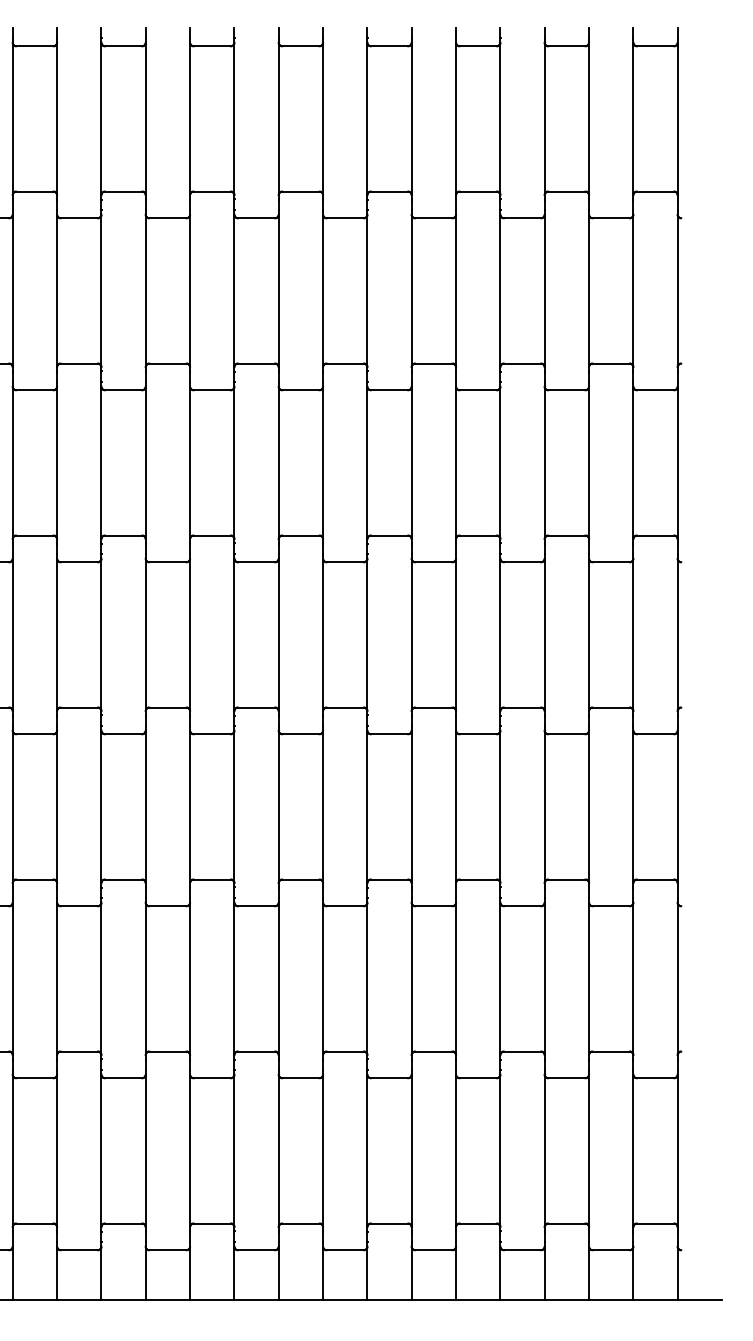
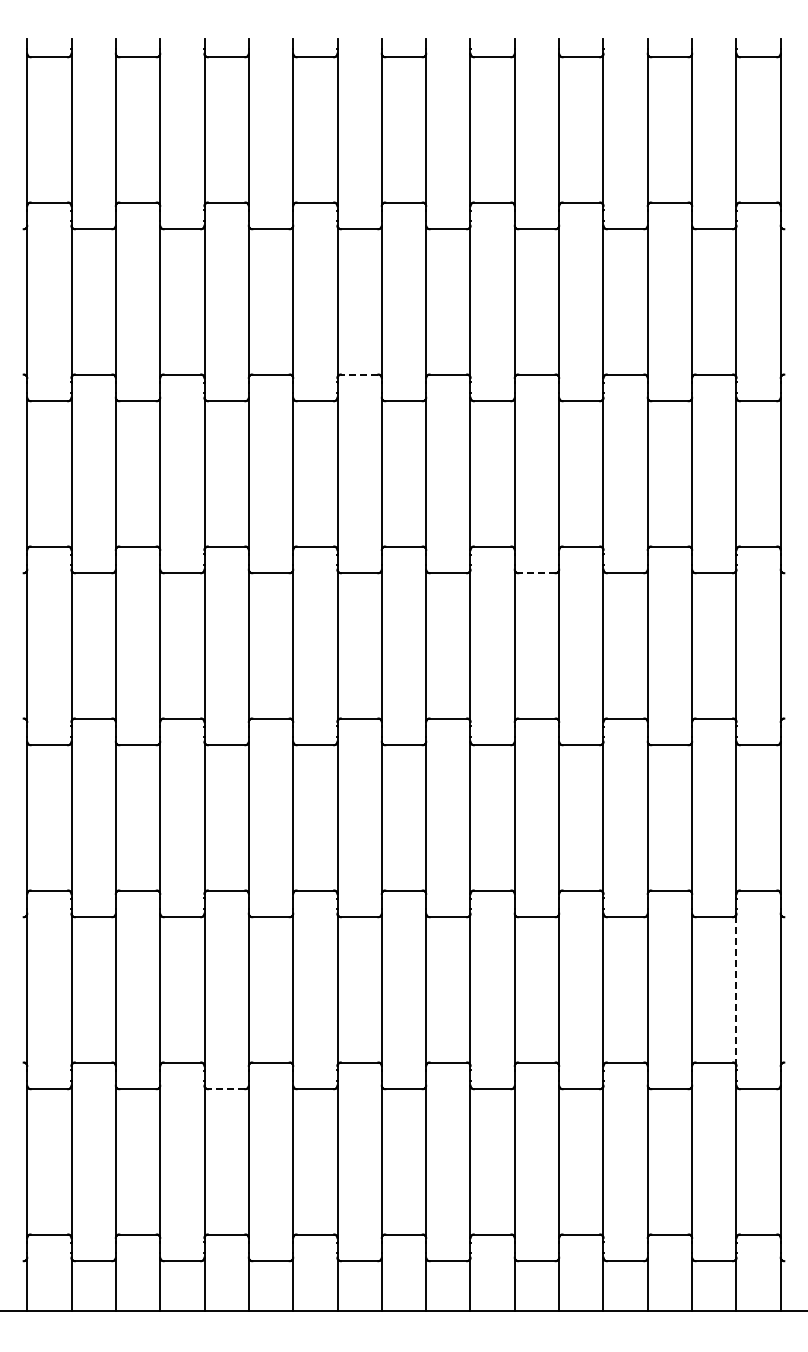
line: (256, 363) -> (359, 374), solid -> dashed
line: (433, 562) -> (536, 573), solid -> dashed
line: (633, 978) -> (736, 989), solid -> dashed
line: (123, 1078) -> (226, 1089), solid -> dashed

